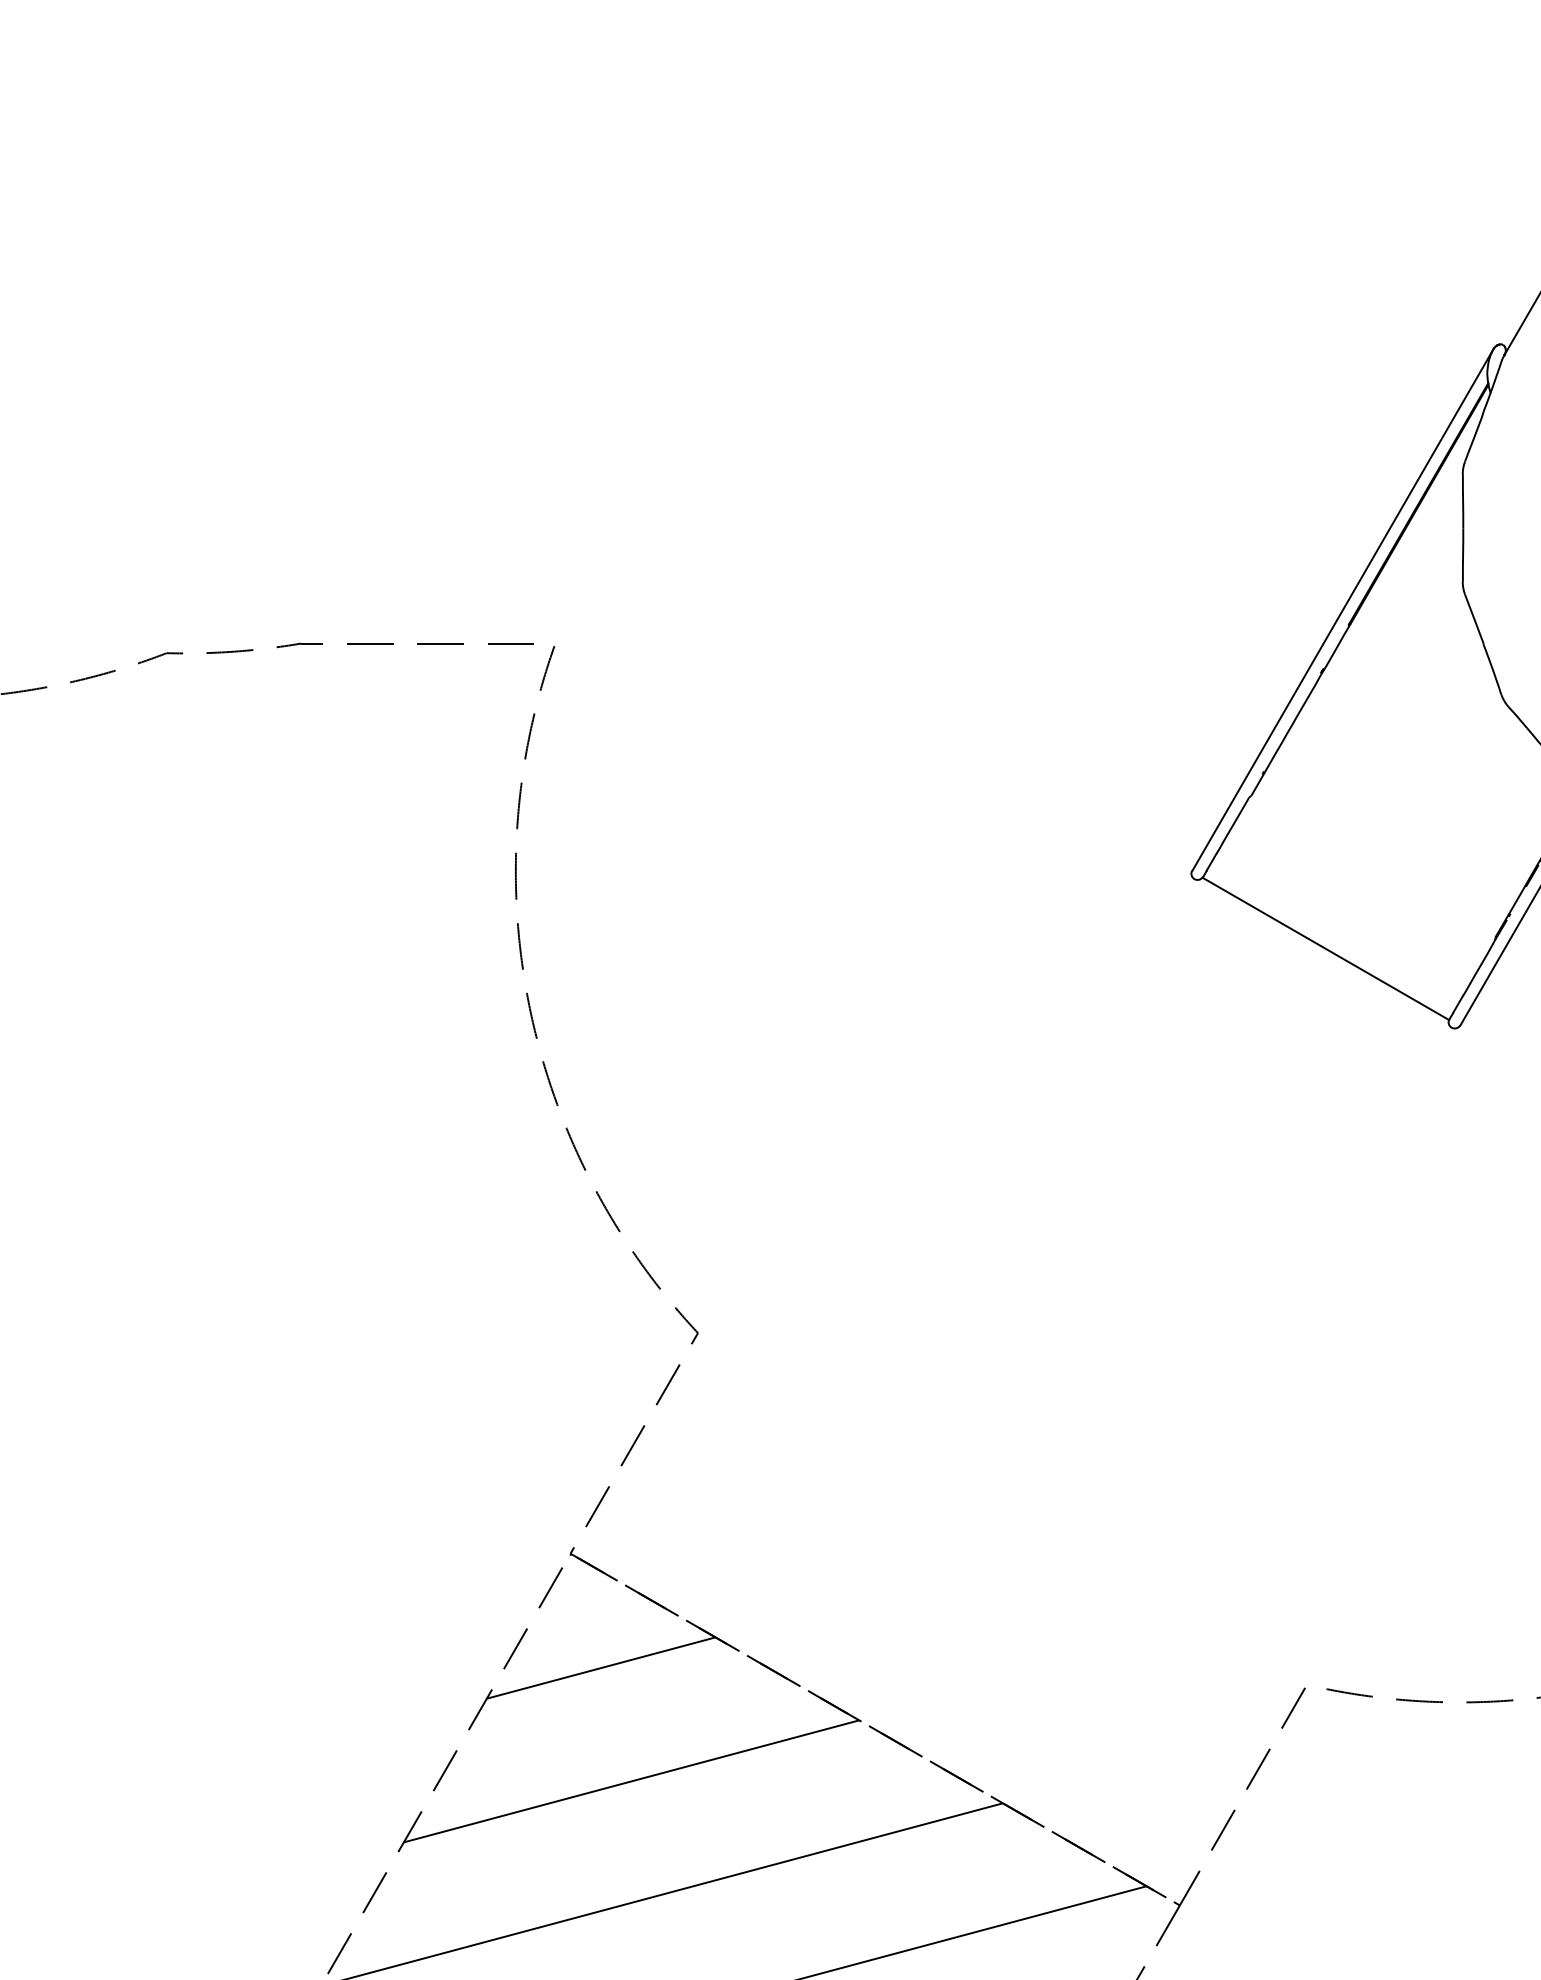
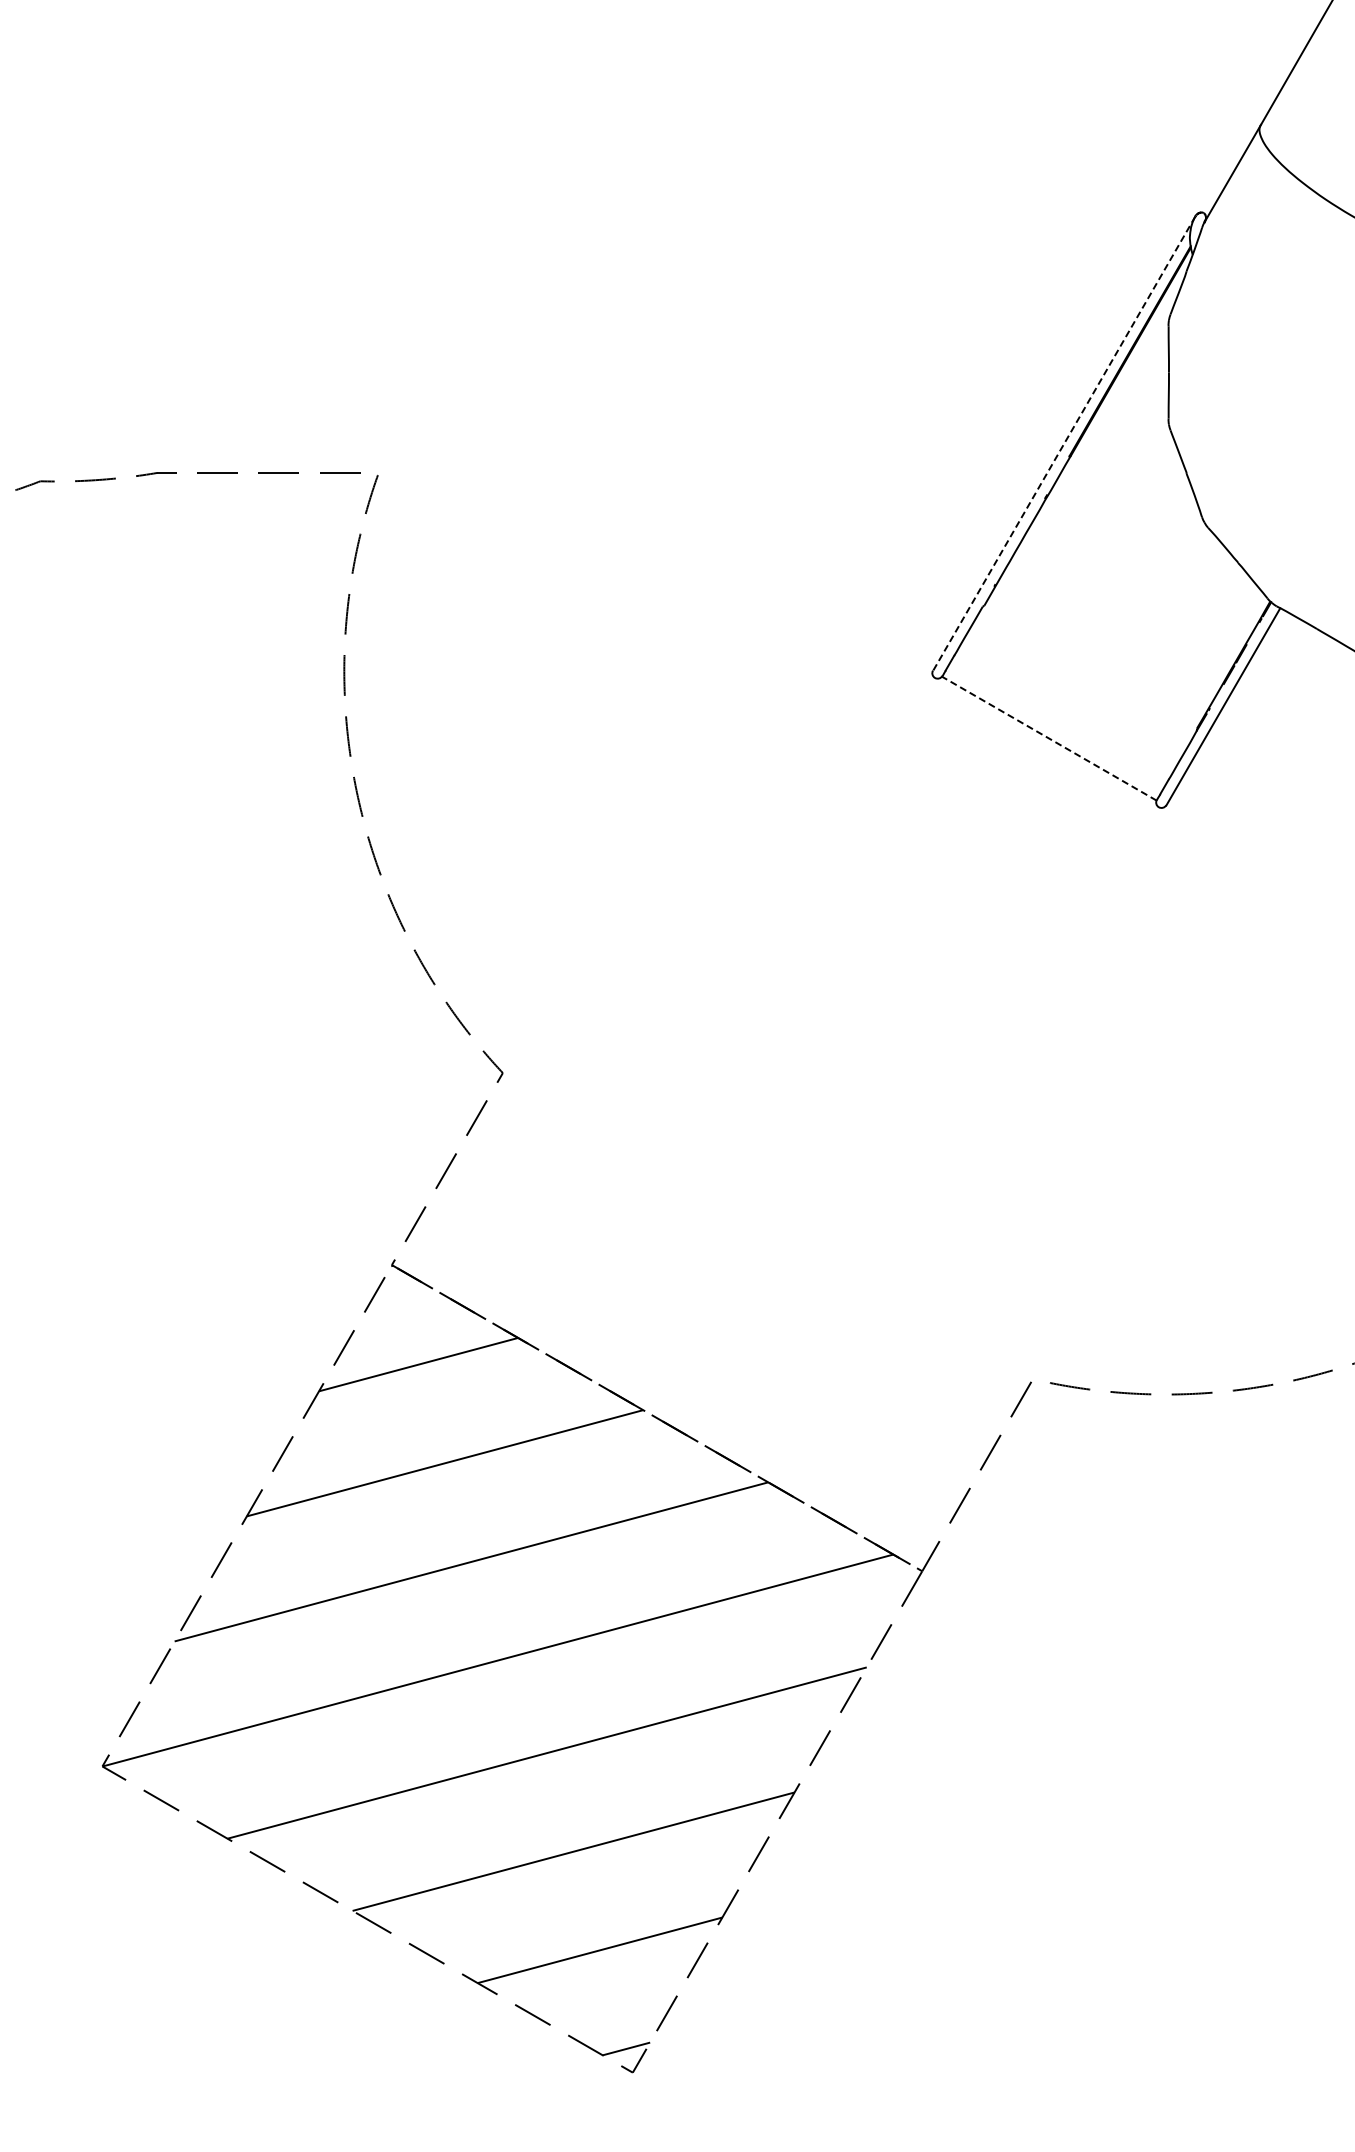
line: (1343, 610) -> (1064, 444), solid -> dashed
line: (1326, 948) -> (1049, 738), solid -> dashed

